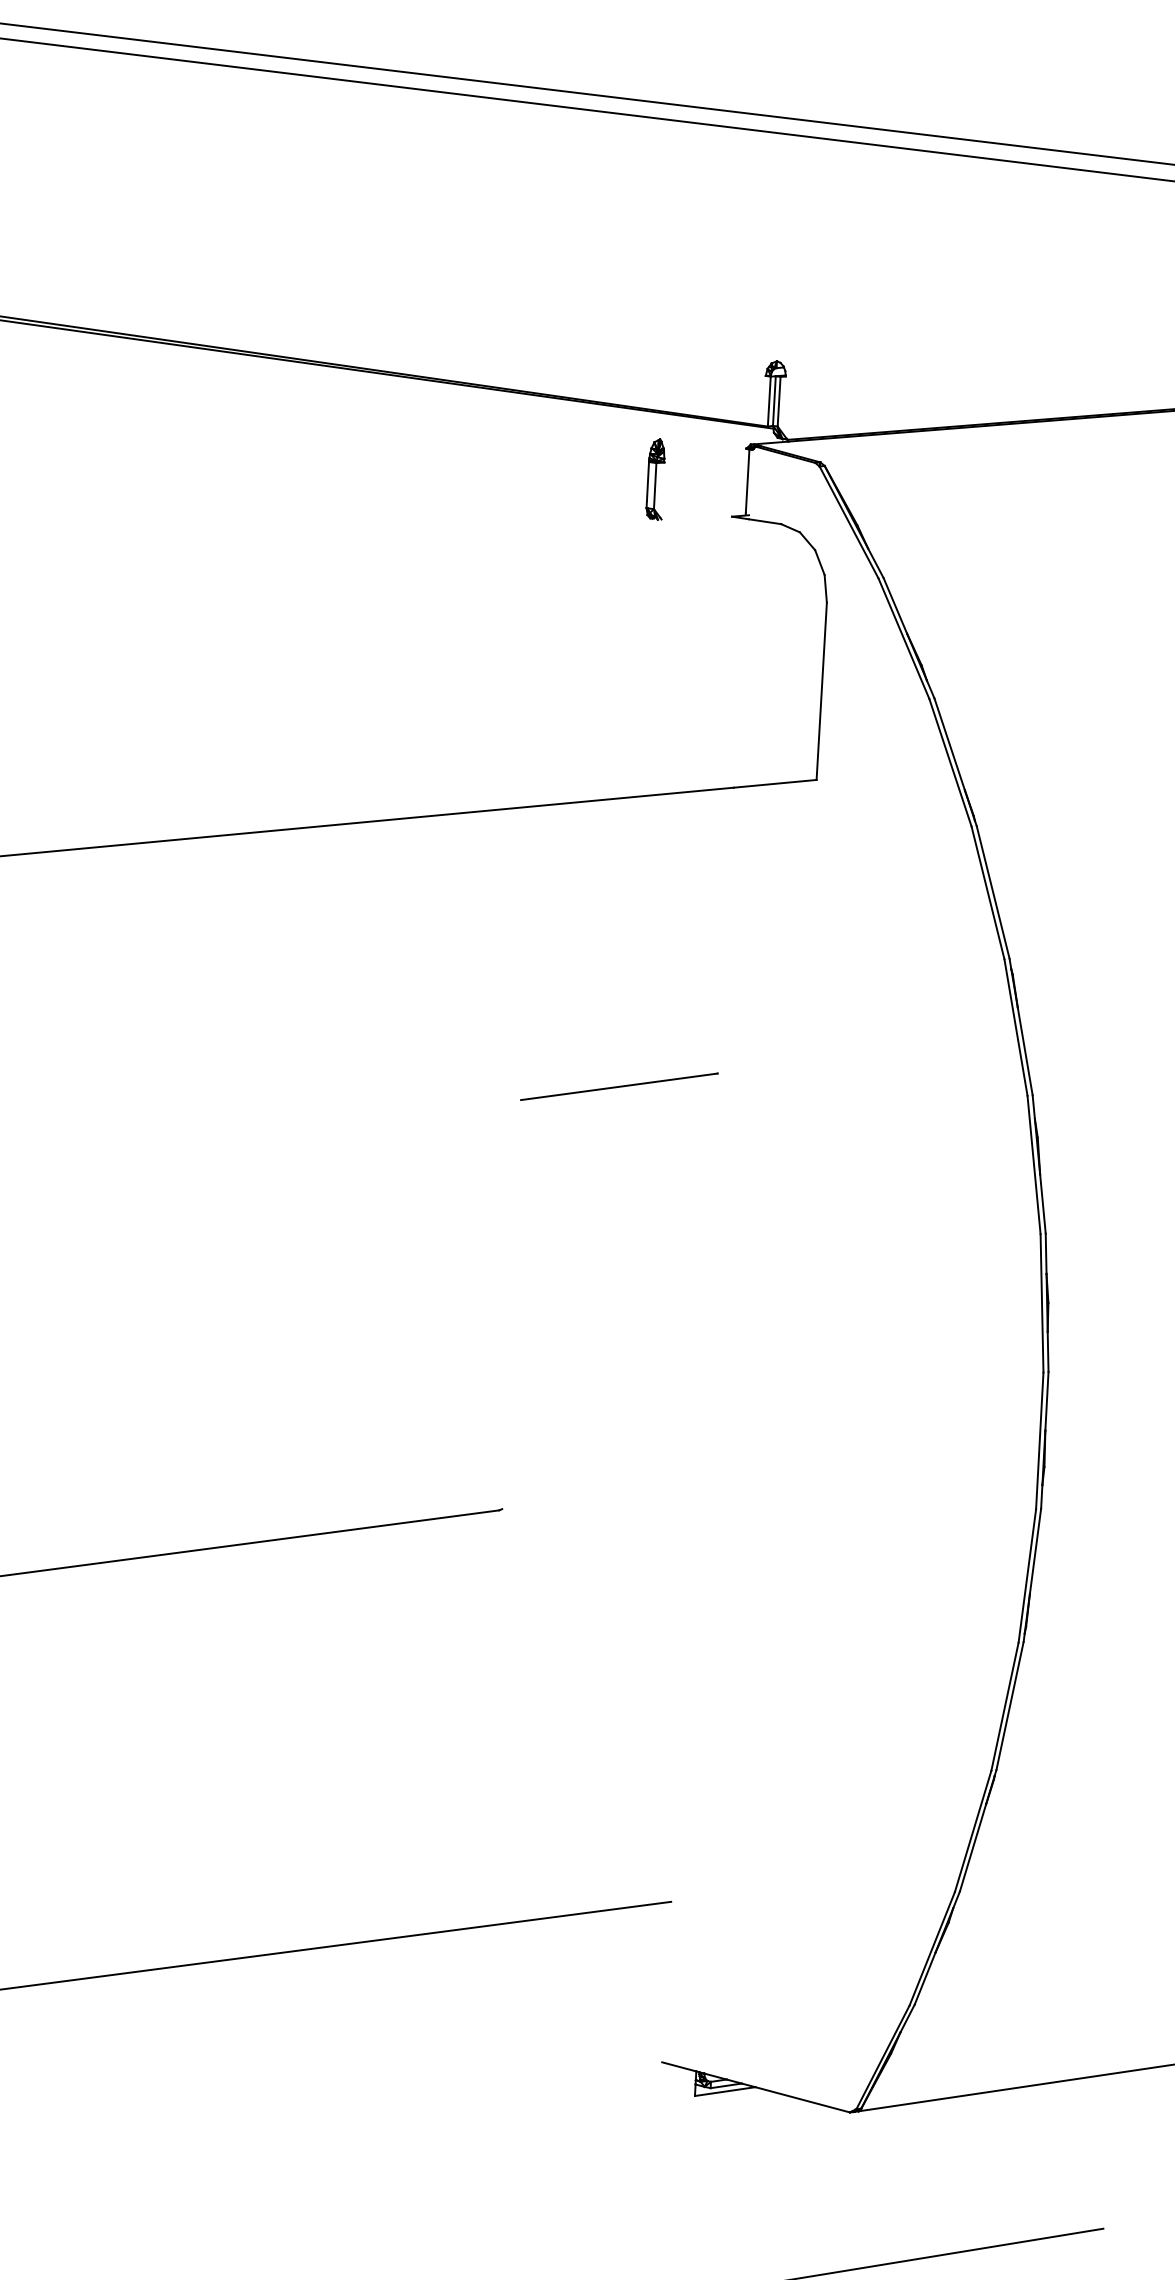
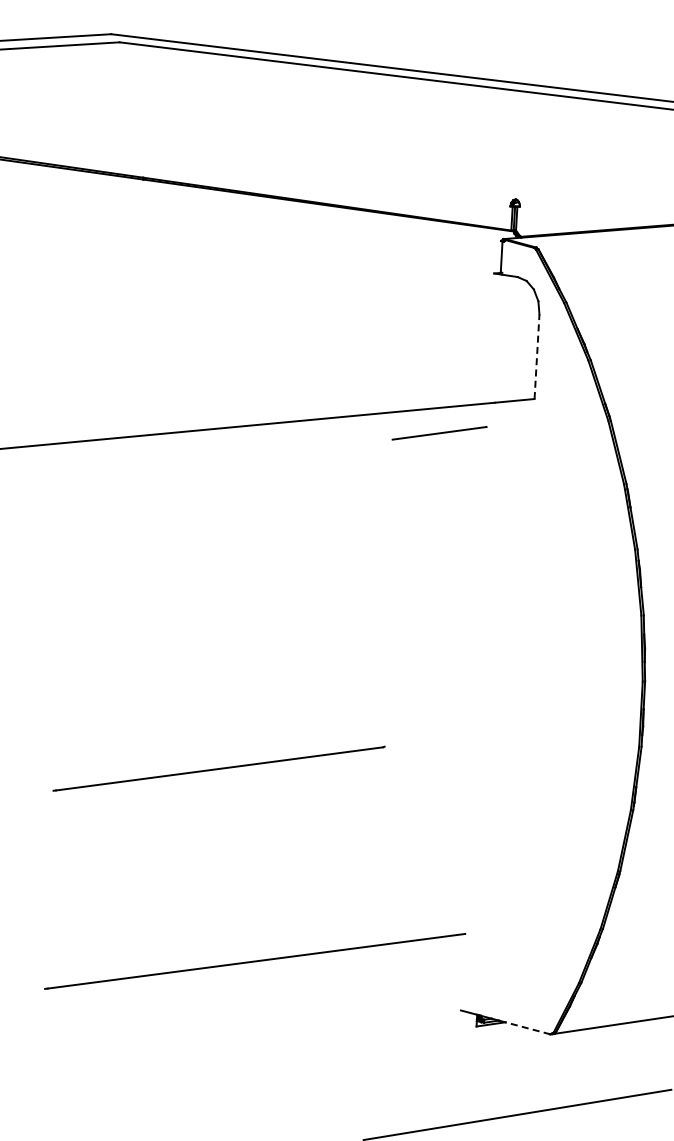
part: (654, 478) -> (457, 255), removed
line: (822, 690) -> (537, 356), solid -> dashed
line: (619, 1087) -> (439, 433), moved
line: (801, 2100) -> (527, 1028), solid -> dashed

